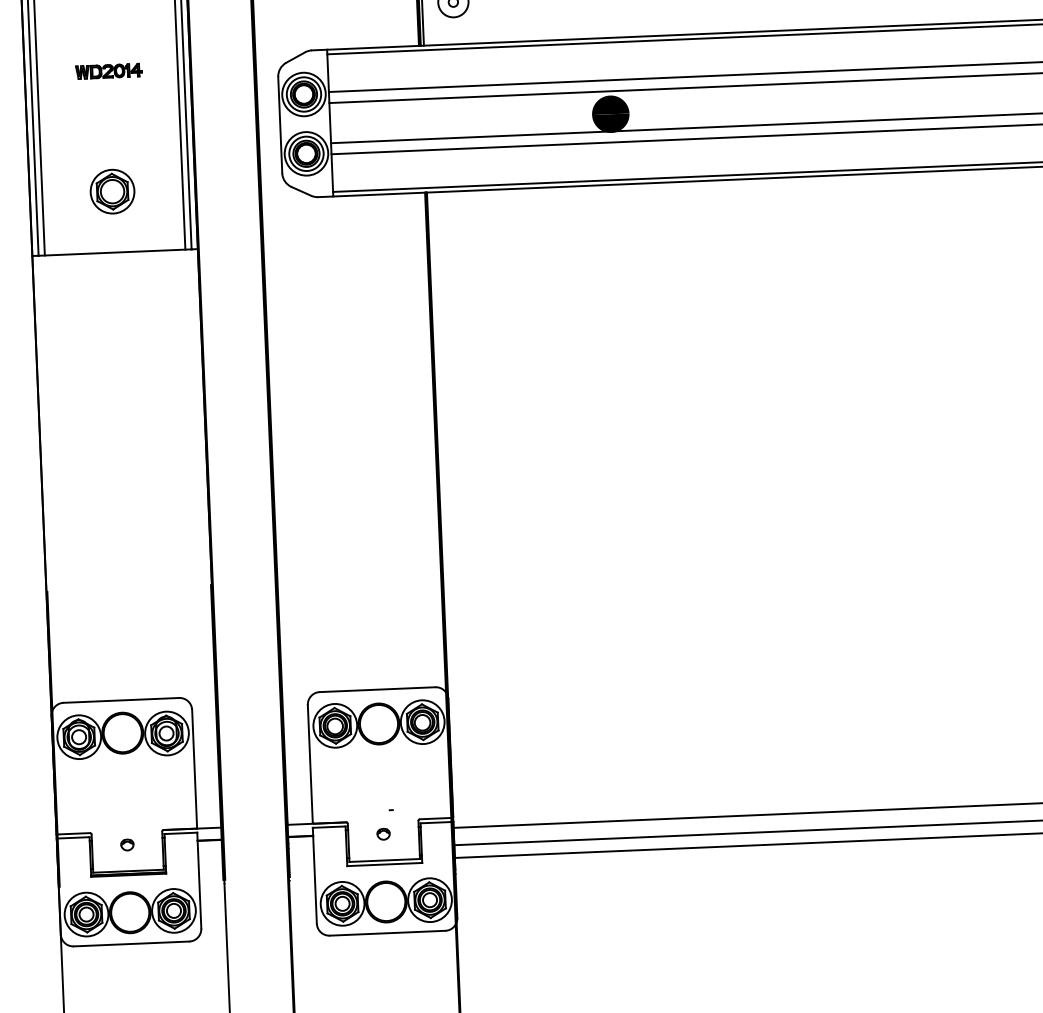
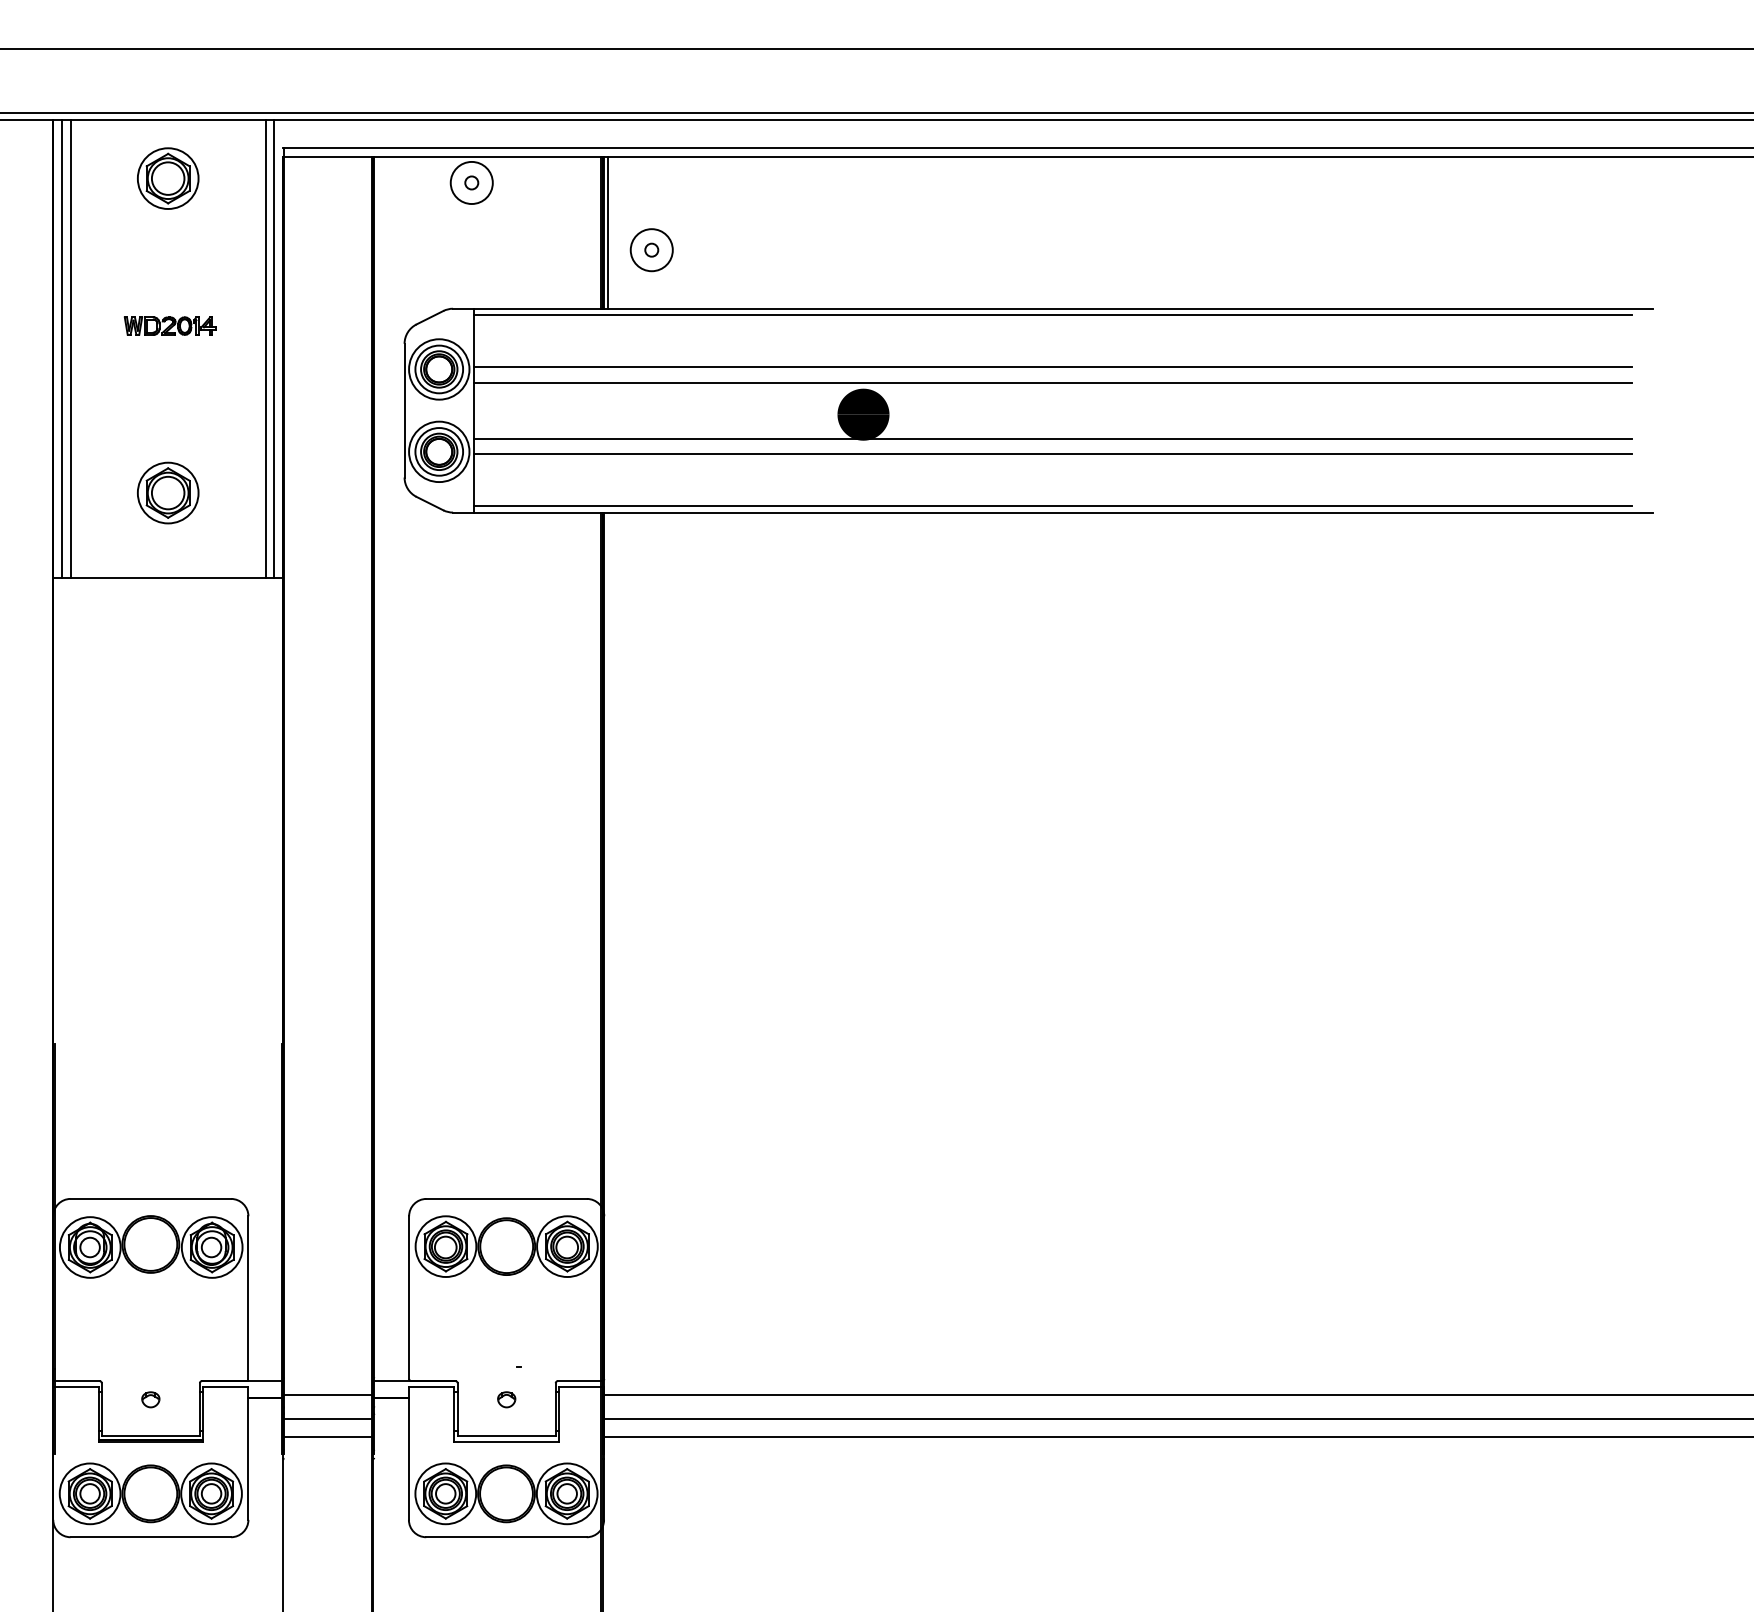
line: (254, 835) -> (327, 1394), added
line: (255, 853) -> (327, 1419), added
line: (255, 866) -> (327, 1436), added

